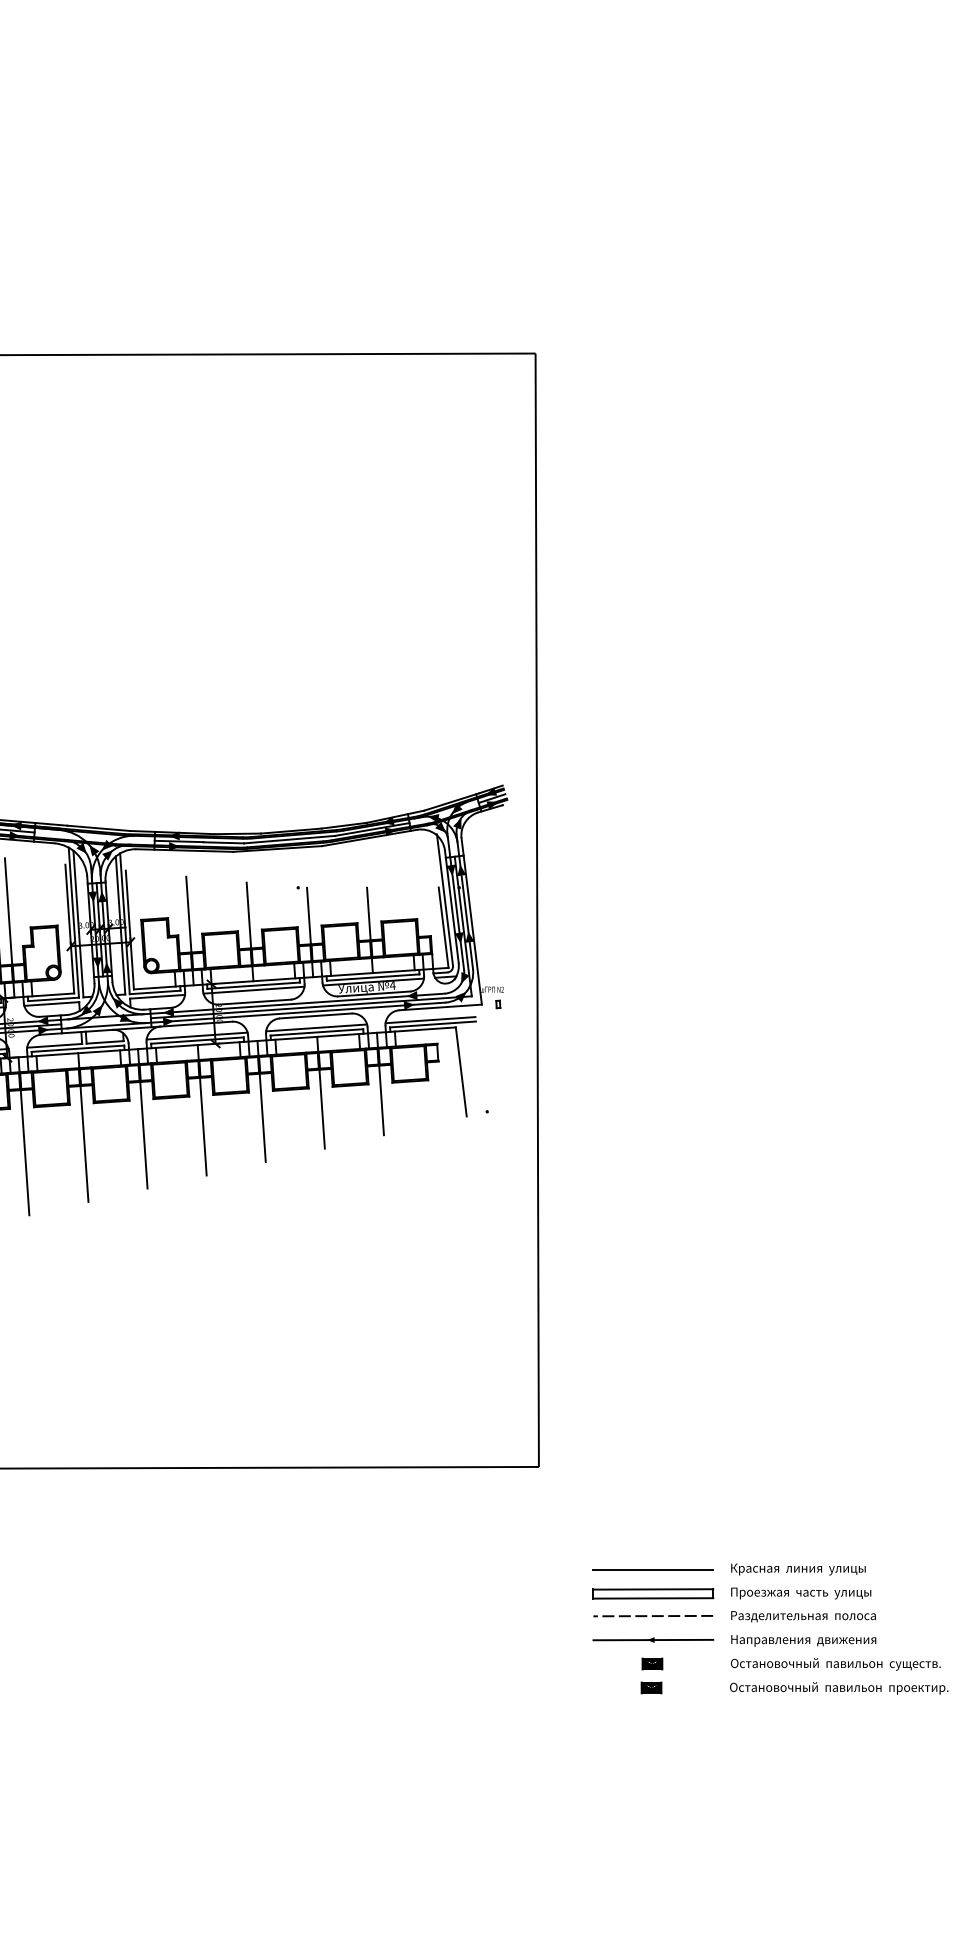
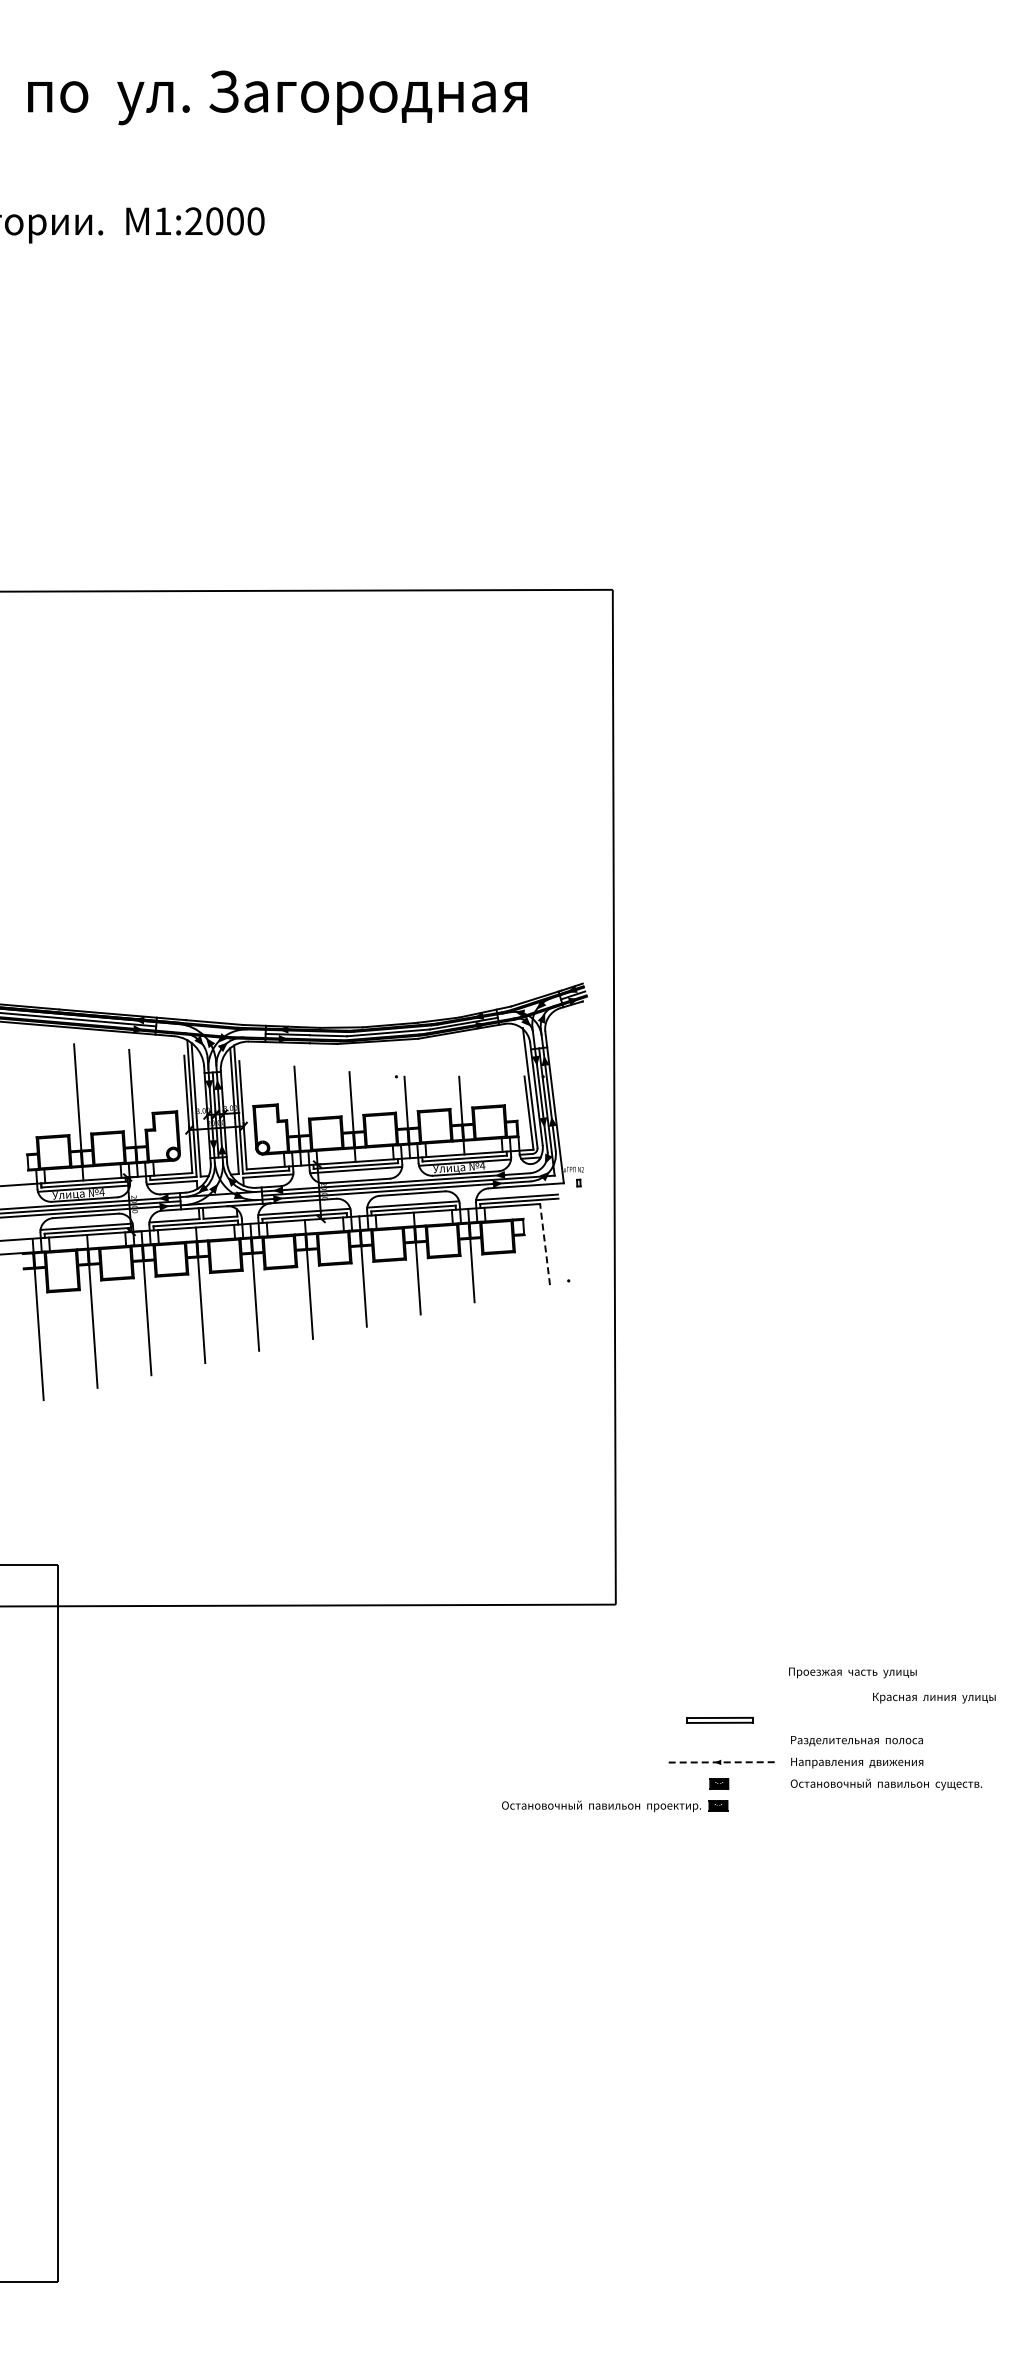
line: (461, 1071) -> (545, 1244), solid -> dashed
text: (798, 1568) -> (934, 1697), moved
line: (652, 1569) -> (719, 1698), removed
text: (800, 1593) -> (852, 1672), moved
part: (652, 1594) -> (719, 1720), size x0.6
line: (652, 1616) -> (719, 1740), removed
line: (653, 1640) -> (720, 1762), solid -> dashed
text: (839, 1688) -> (601, 1806), moved

